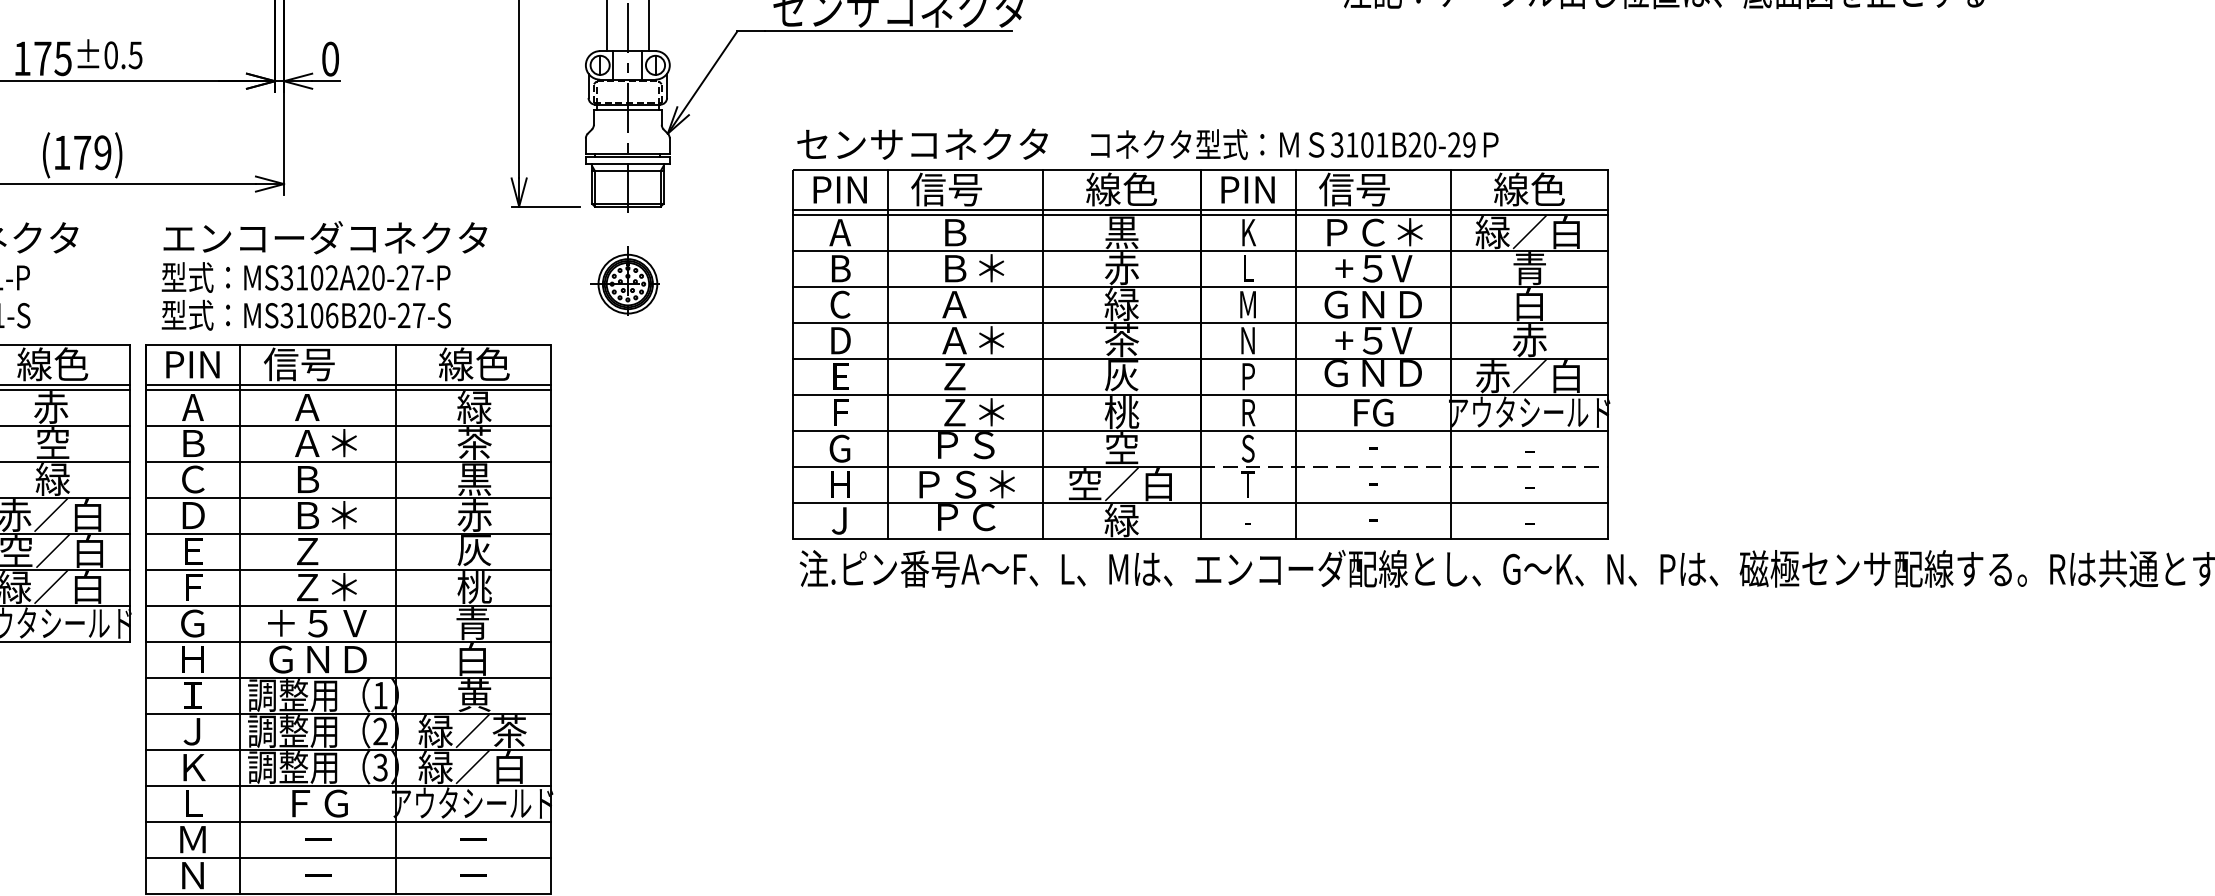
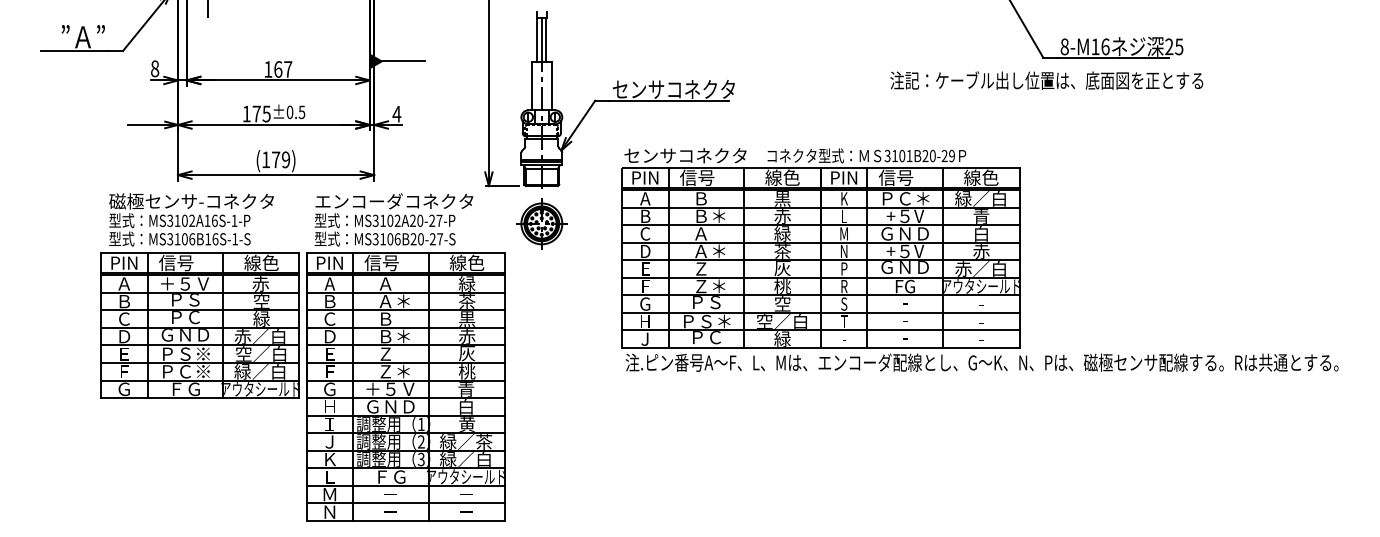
text: (329, 57) -> (396, 113), 0 -> 4
part: (627, 283) -> (541, 223), size x1.43
line: (1404, 465) -> (920, 312), dashed -> solid

